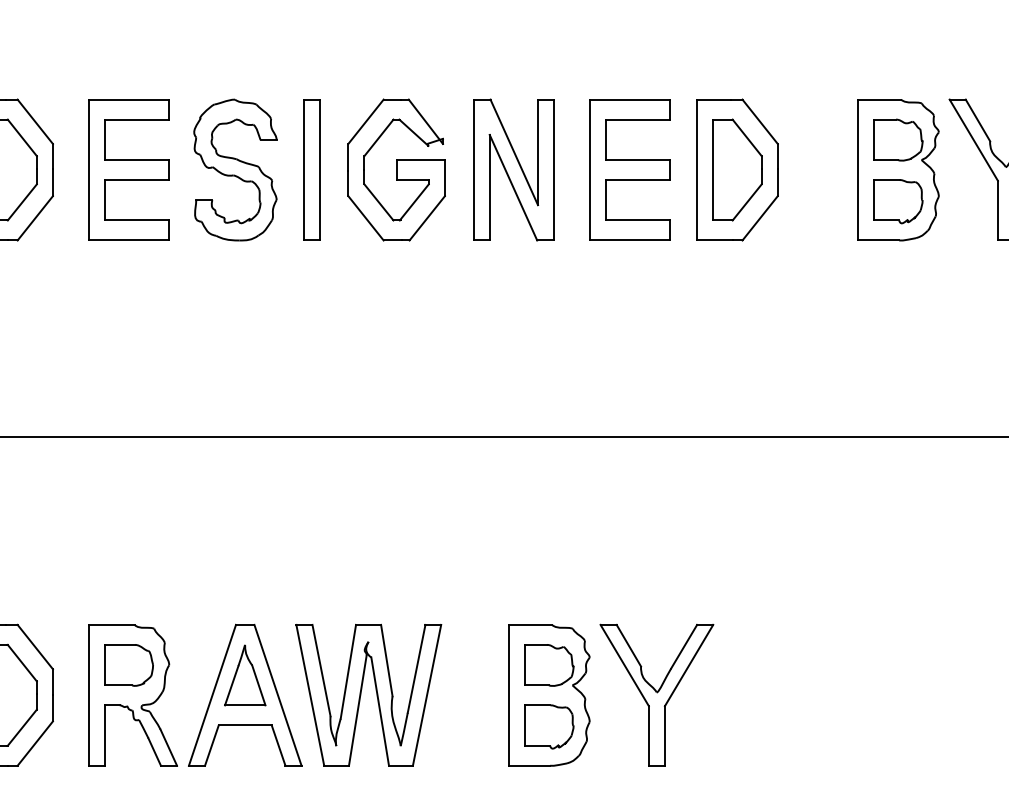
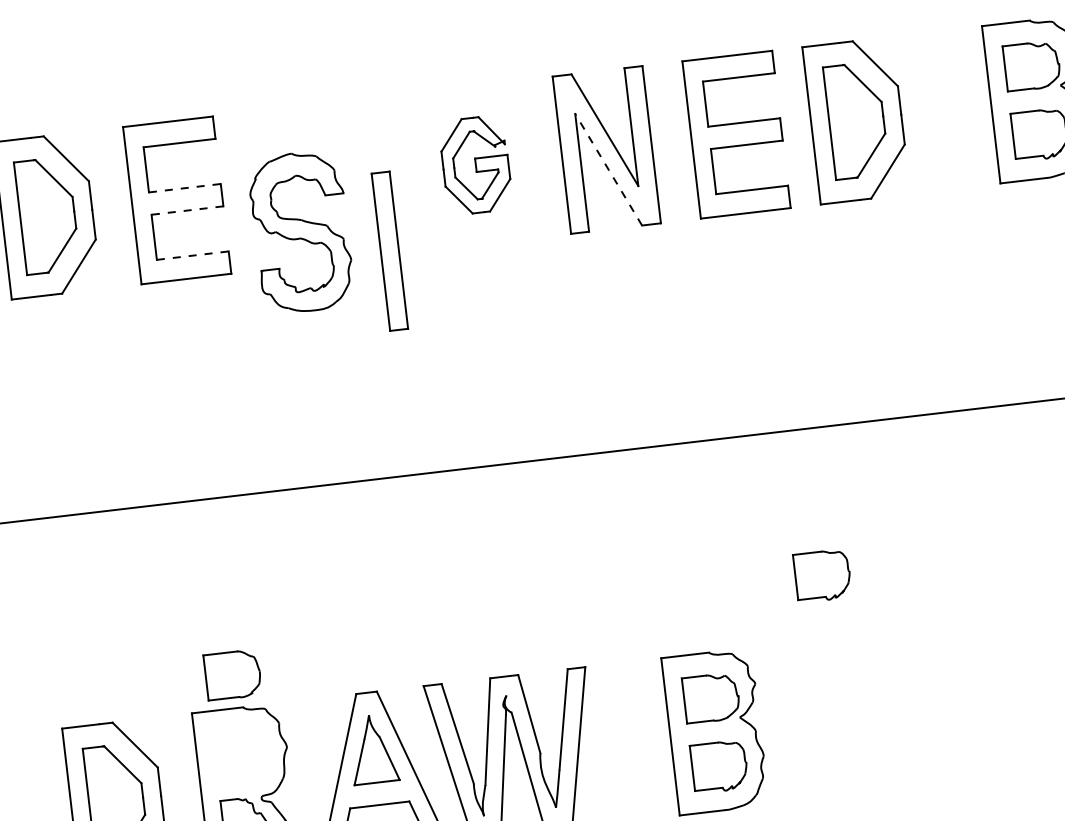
line: (137, 160) -> (185, 188), solid -> dashed
part: (235, 169) -> (301, 231), moved
part: (311, 169) -> (389, 250), moved
part: (396, 169) -> (475, 164), size x0.6
line: (136, 180) -> (186, 211), solid -> dashed
line: (513, 187) -> (608, 169), solid -> dashed
line: (137, 220) -> (193, 255), solid -> dashed
part: (660, 568) -> (822, 575), added
part: (128, 665) -> (232, 675), moved
part: (656, 694) -> (834, 716), removed

